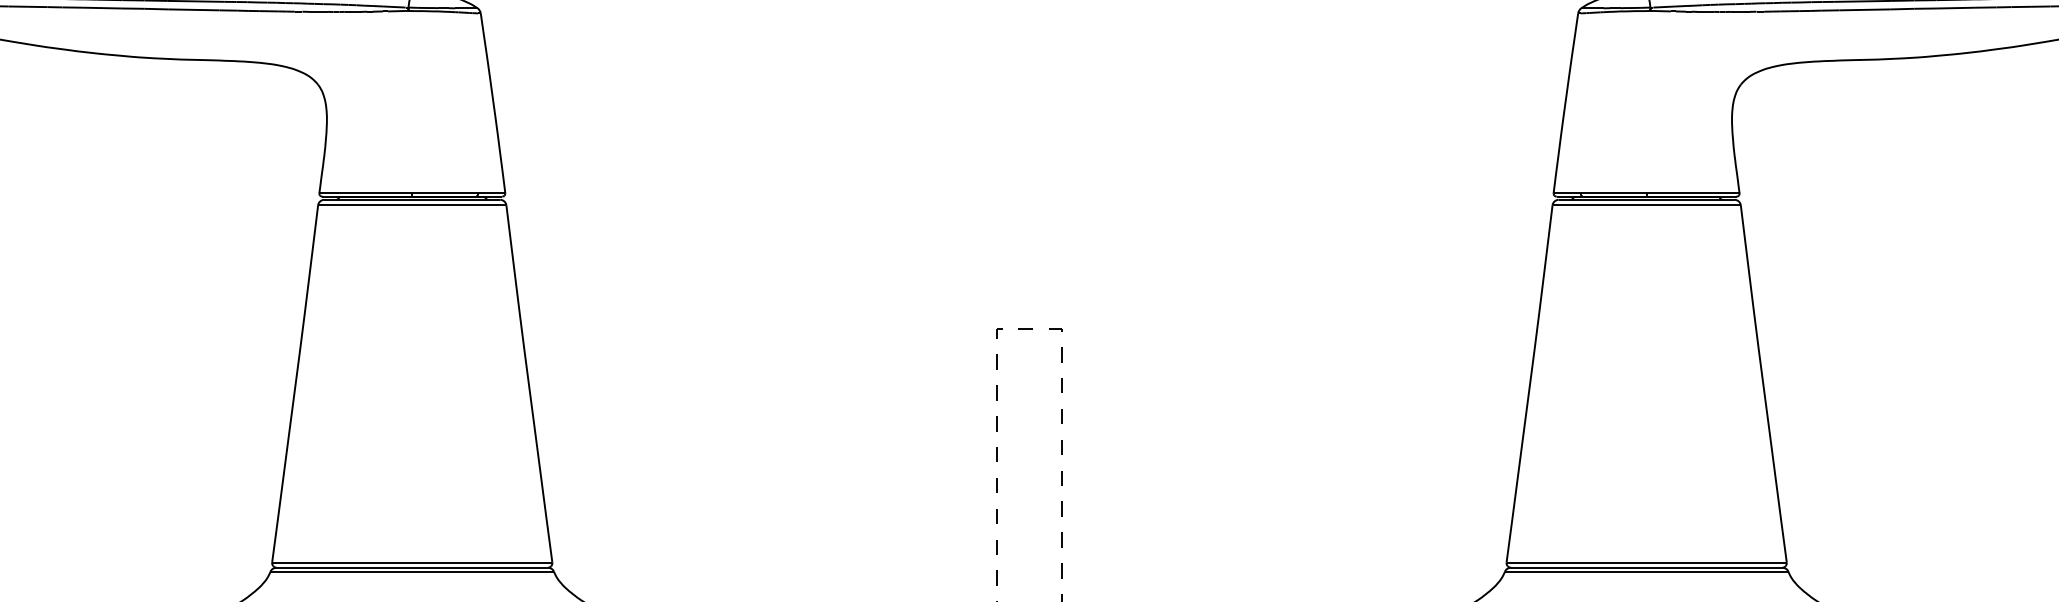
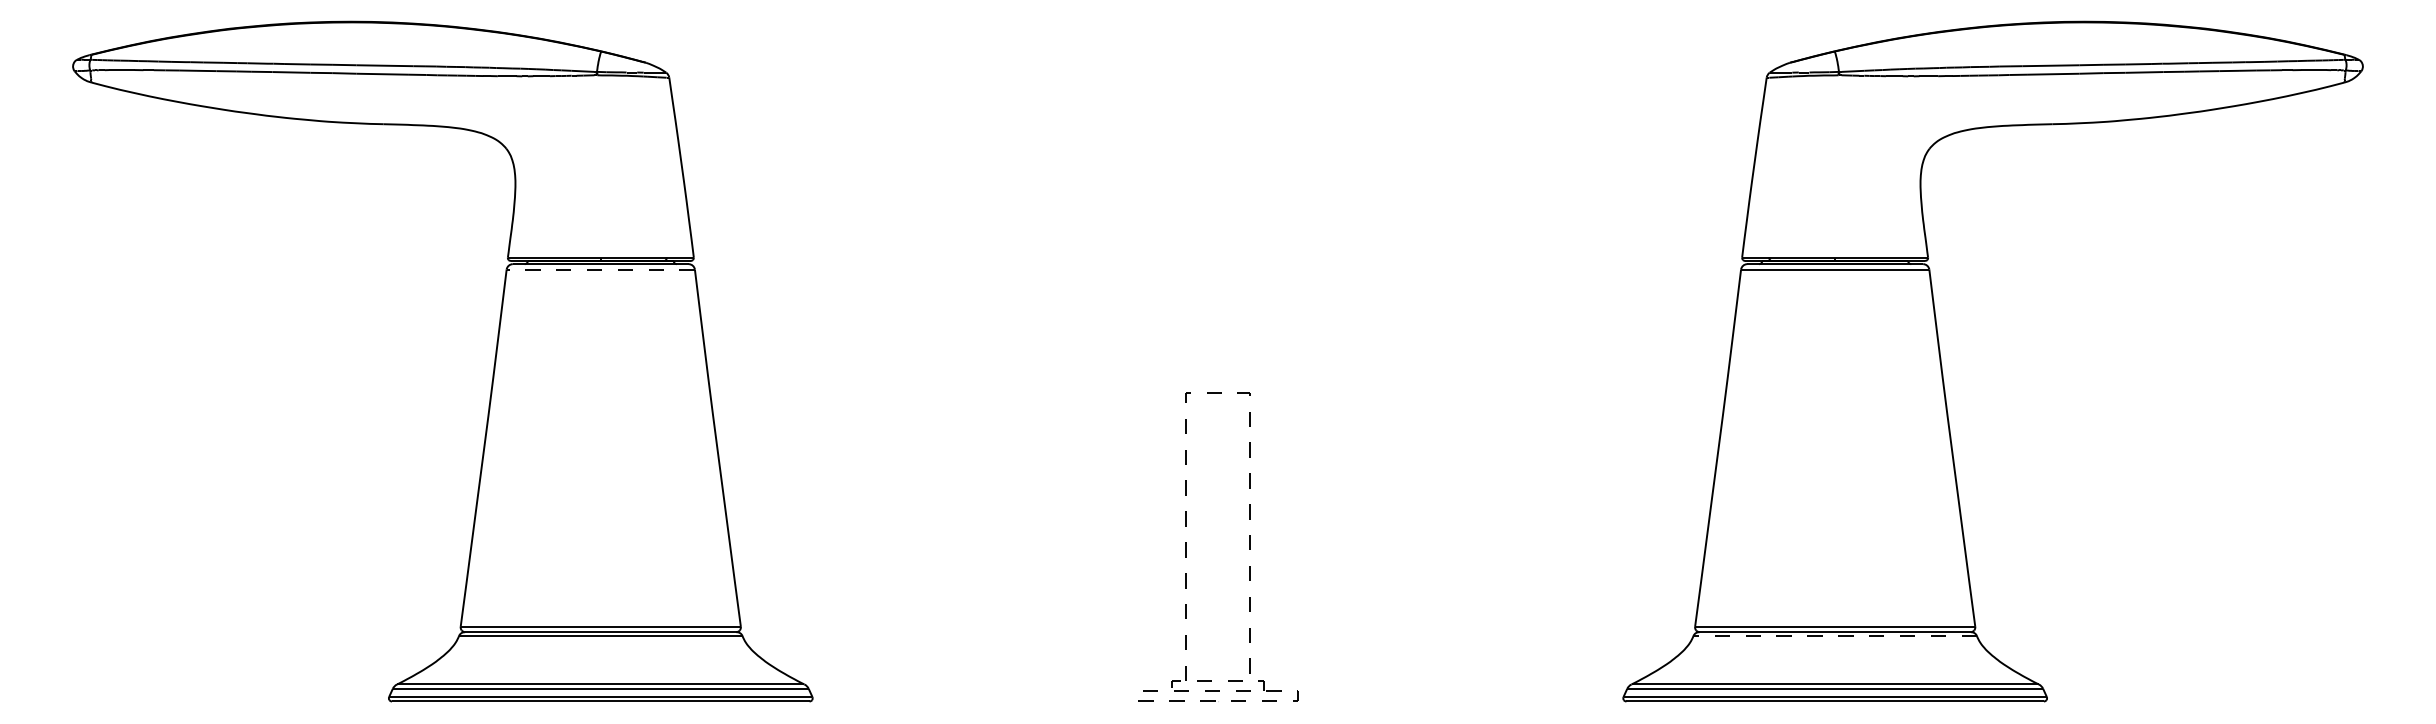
line: (411, 205) -> (600, 269), solid -> dashed
line: (1646, 572) -> (1835, 636), solid -> dashed

